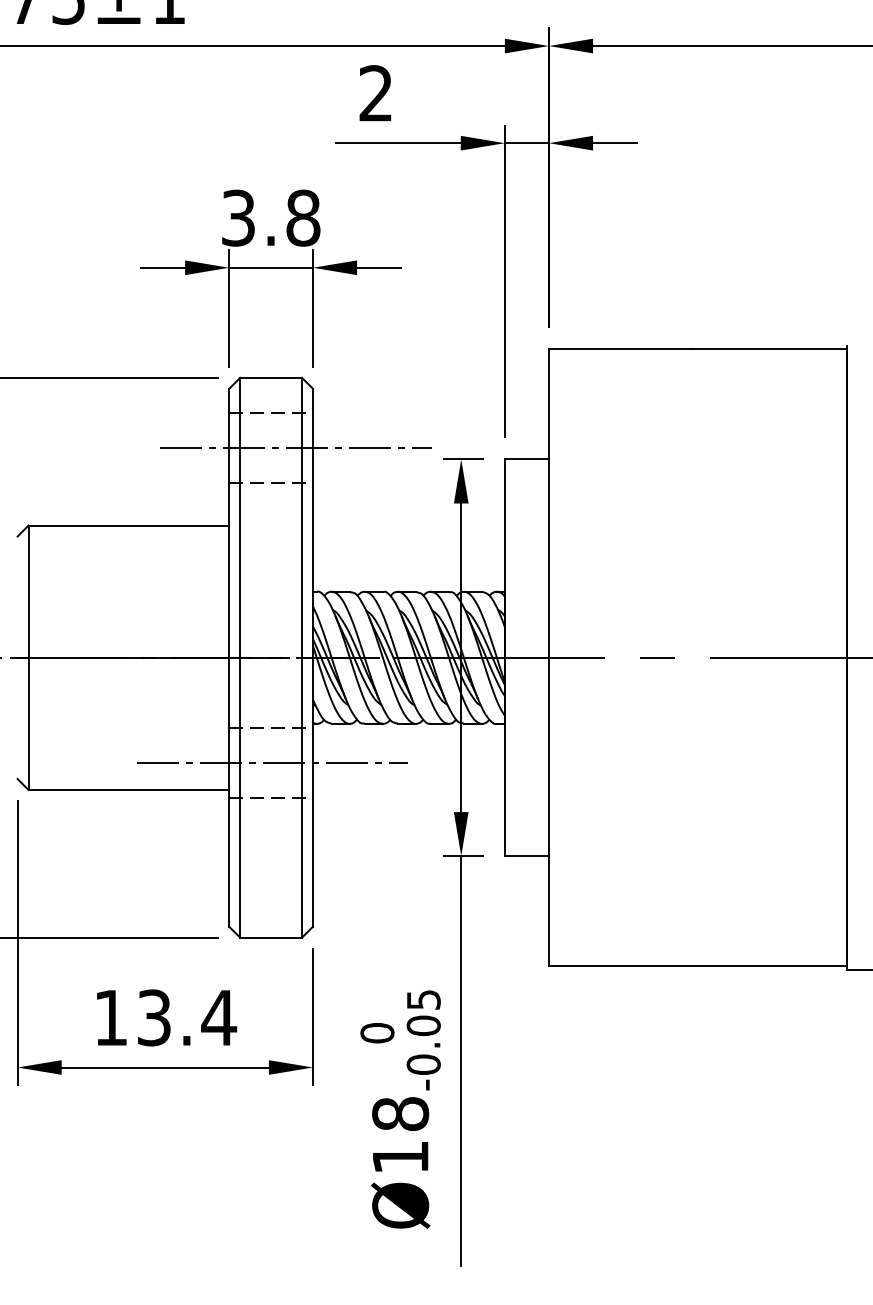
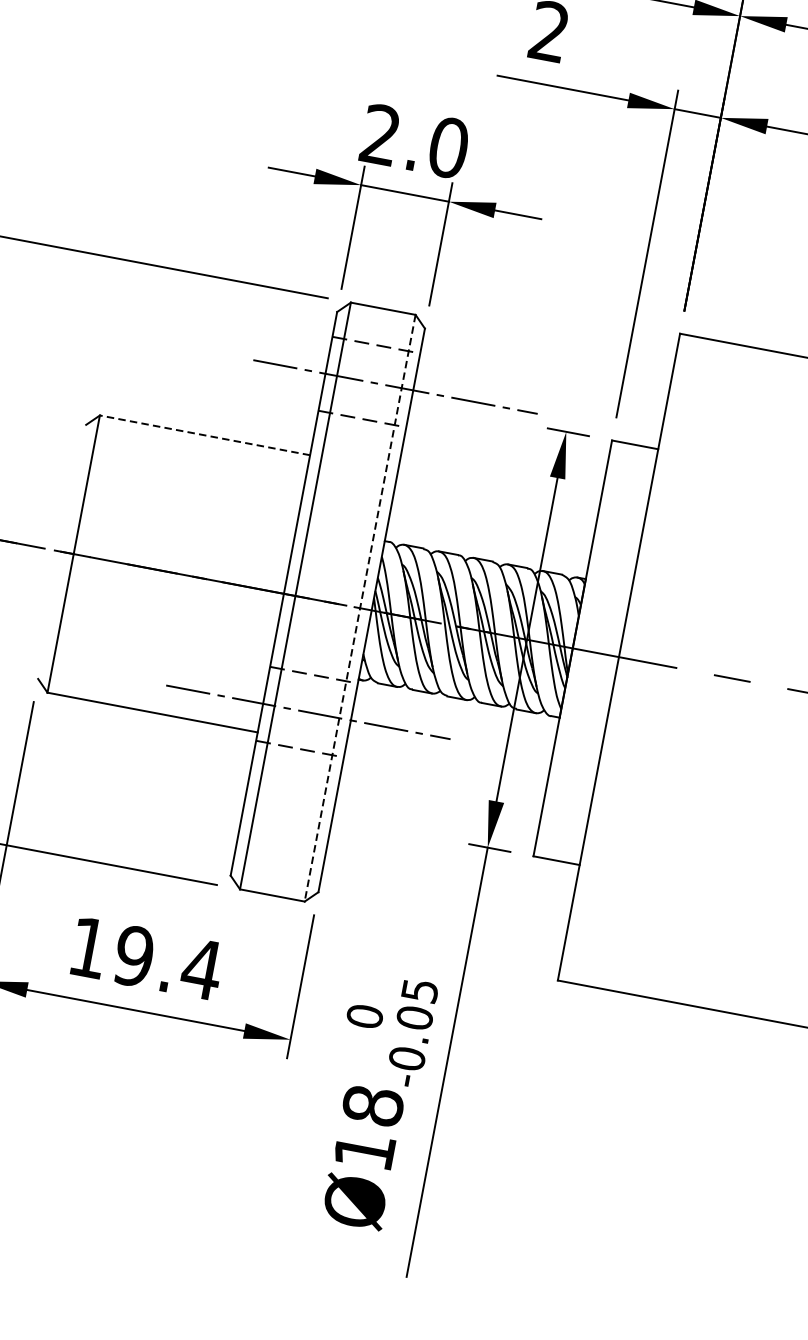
text: (271, 217) -> (415, 140), 3.8 -> 2.0
line: (128, 525) -> (204, 435), solid -> dashed
line: (301, 657) -> (359, 607), solid -> dashed
text: (154, 1017) -> (134, 955), 13.4 -> 19.4

